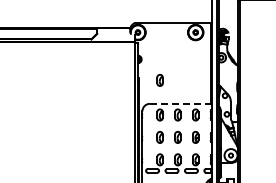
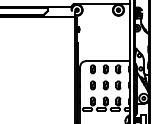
part: (159, 80) -> (92, 44), removed
line: (181, 103) -> (108, 61), dashed -> solid

